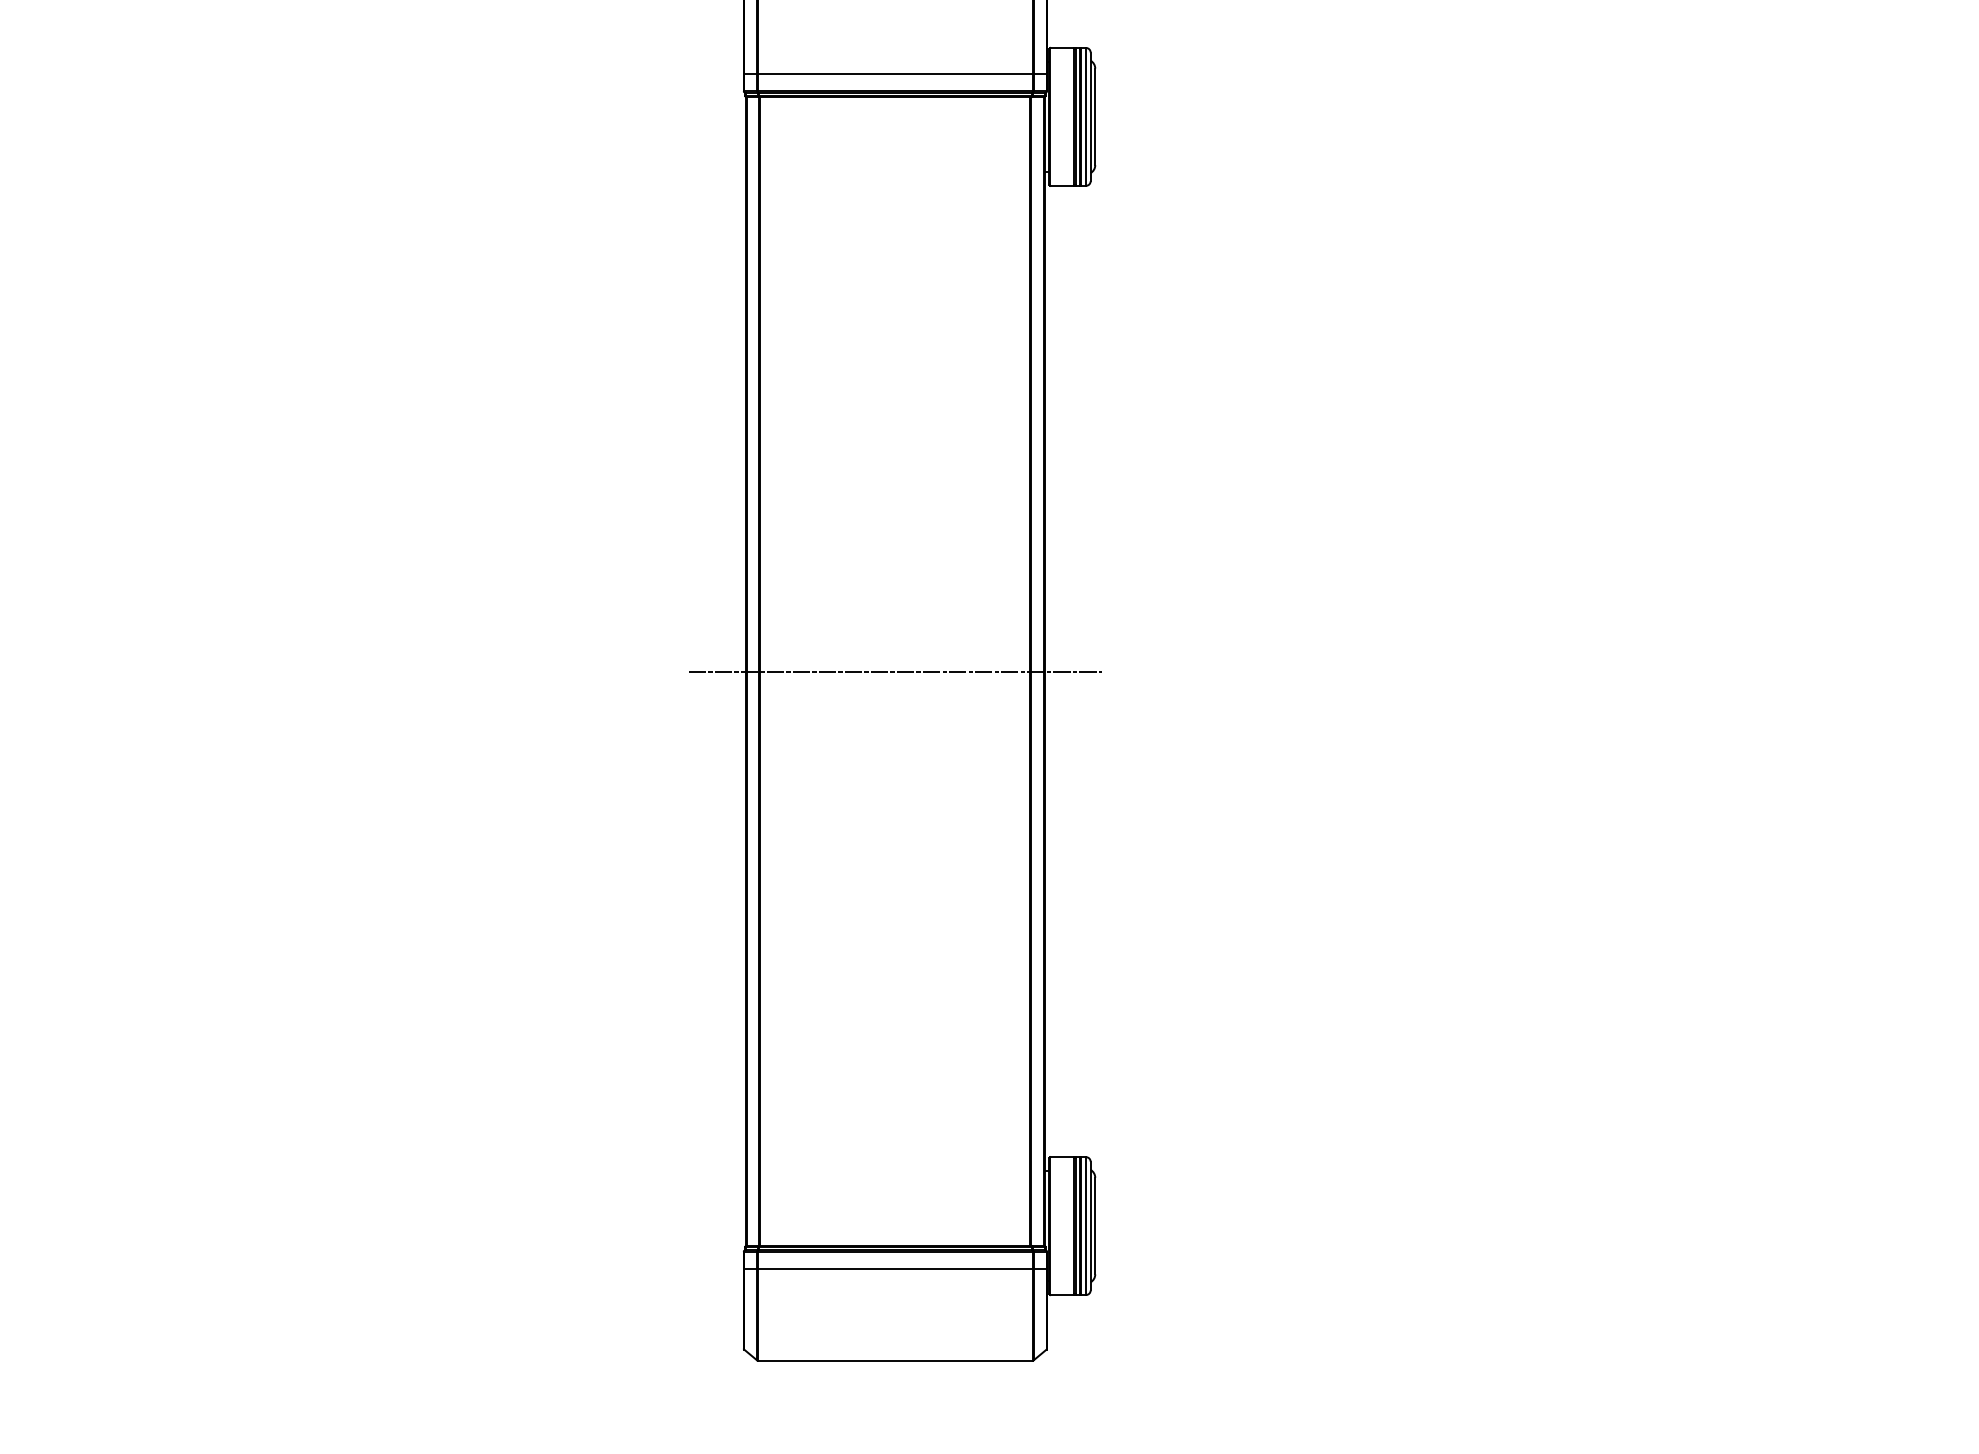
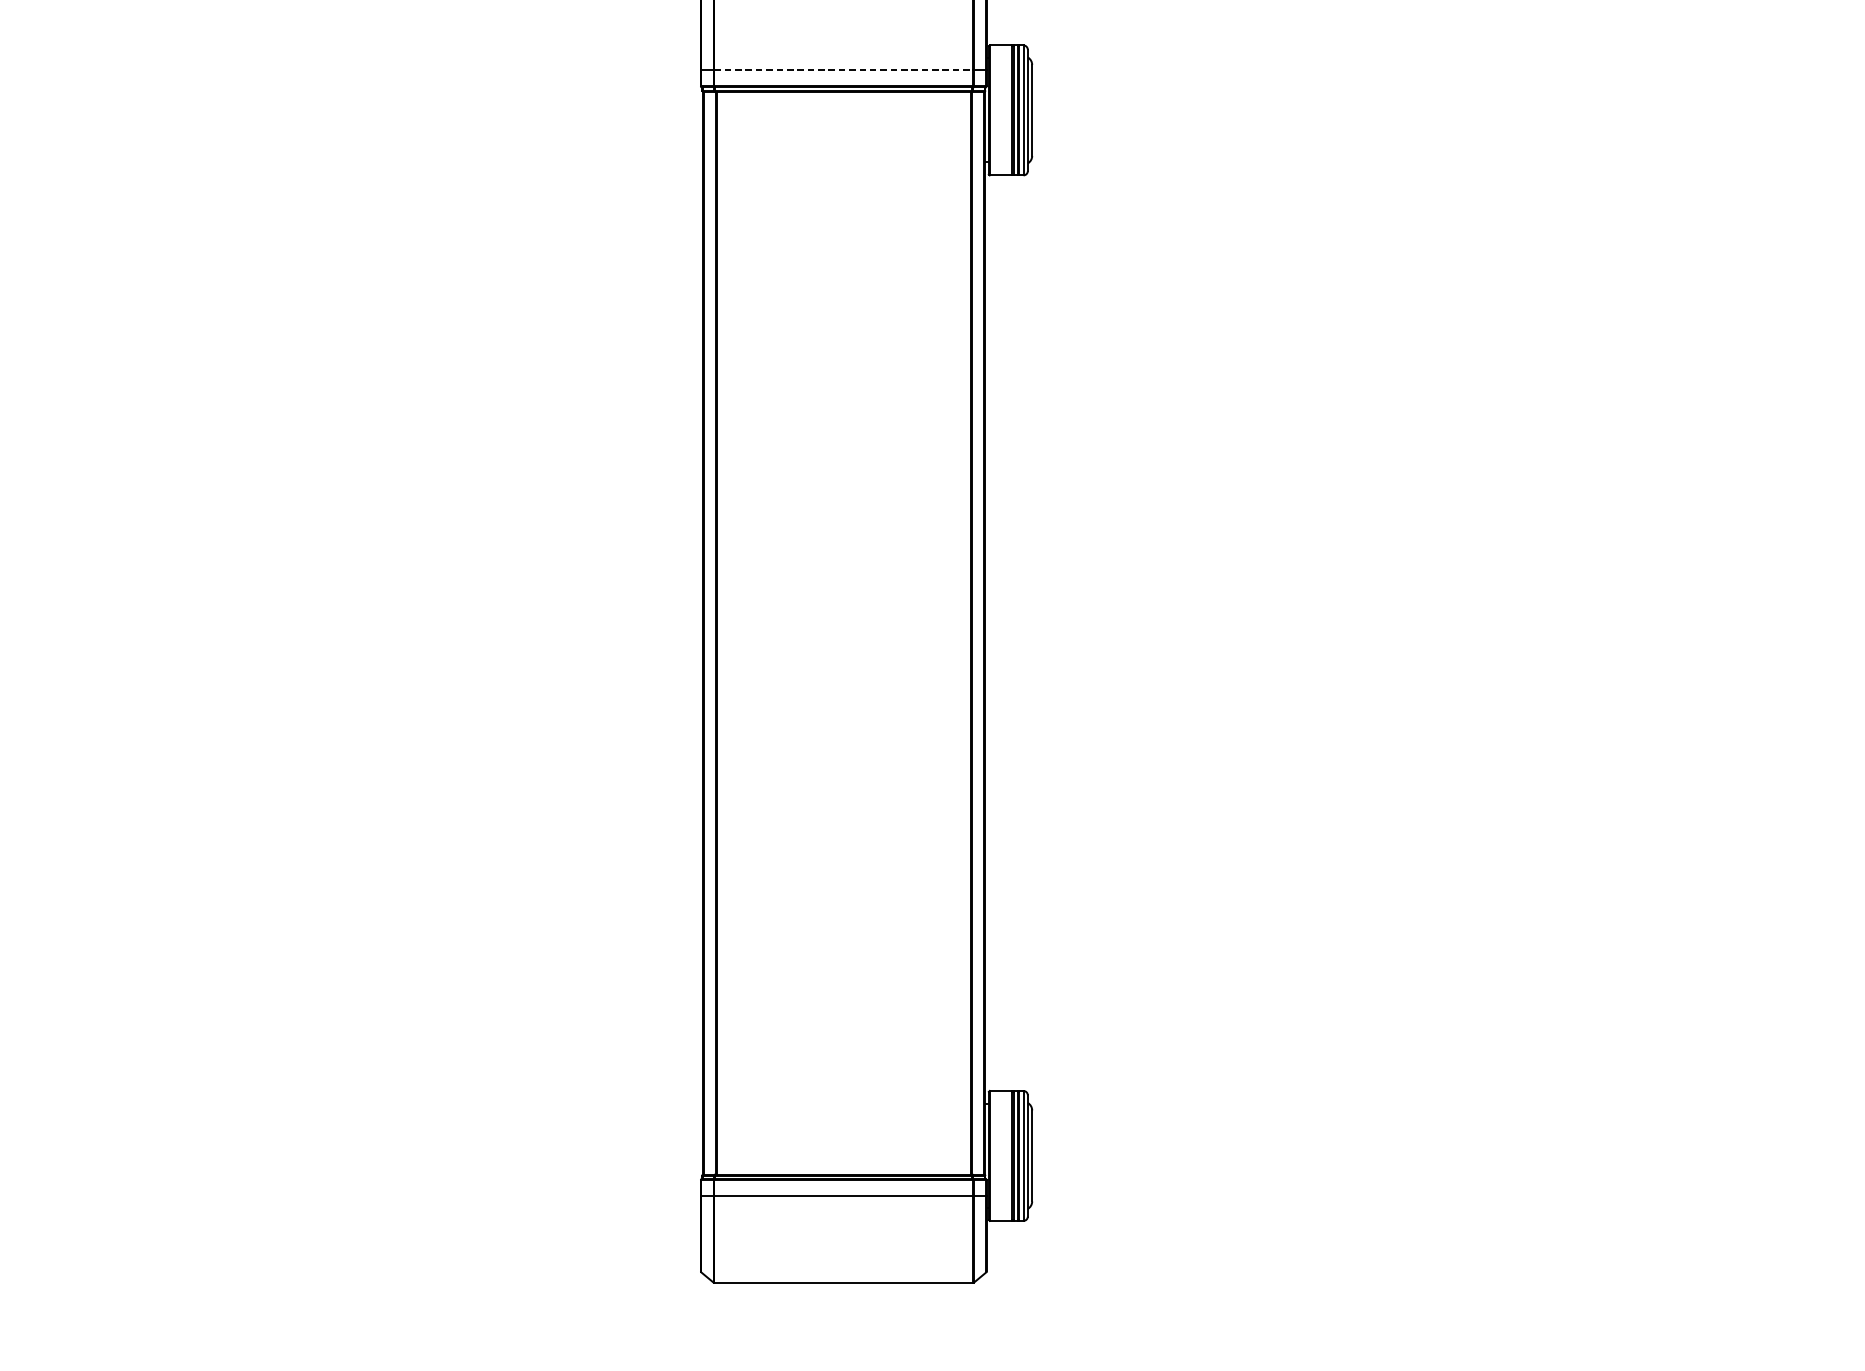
line: (895, 74) -> (843, 70), solid -> dashed
line: (895, 671) -> (843, 633), removed

